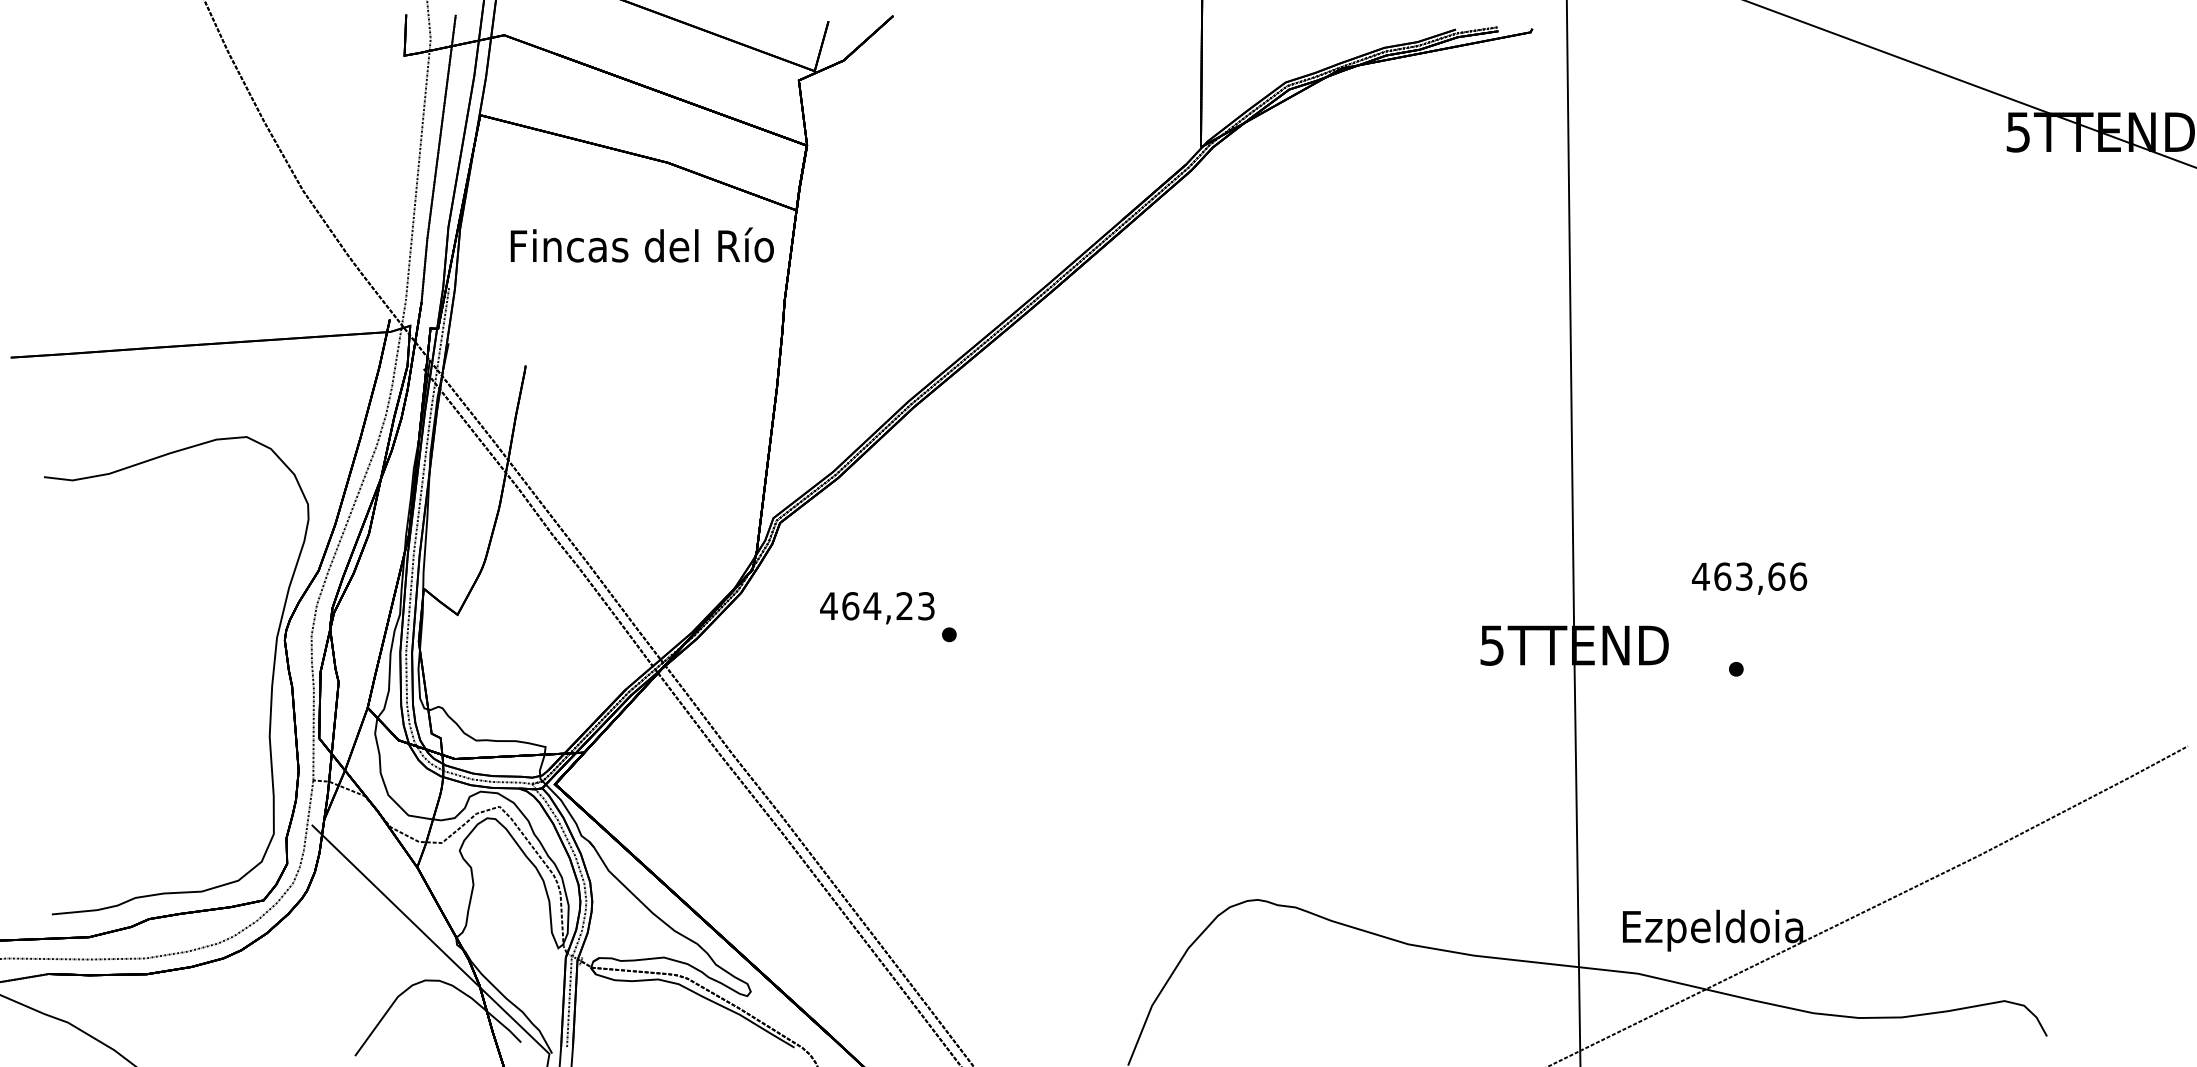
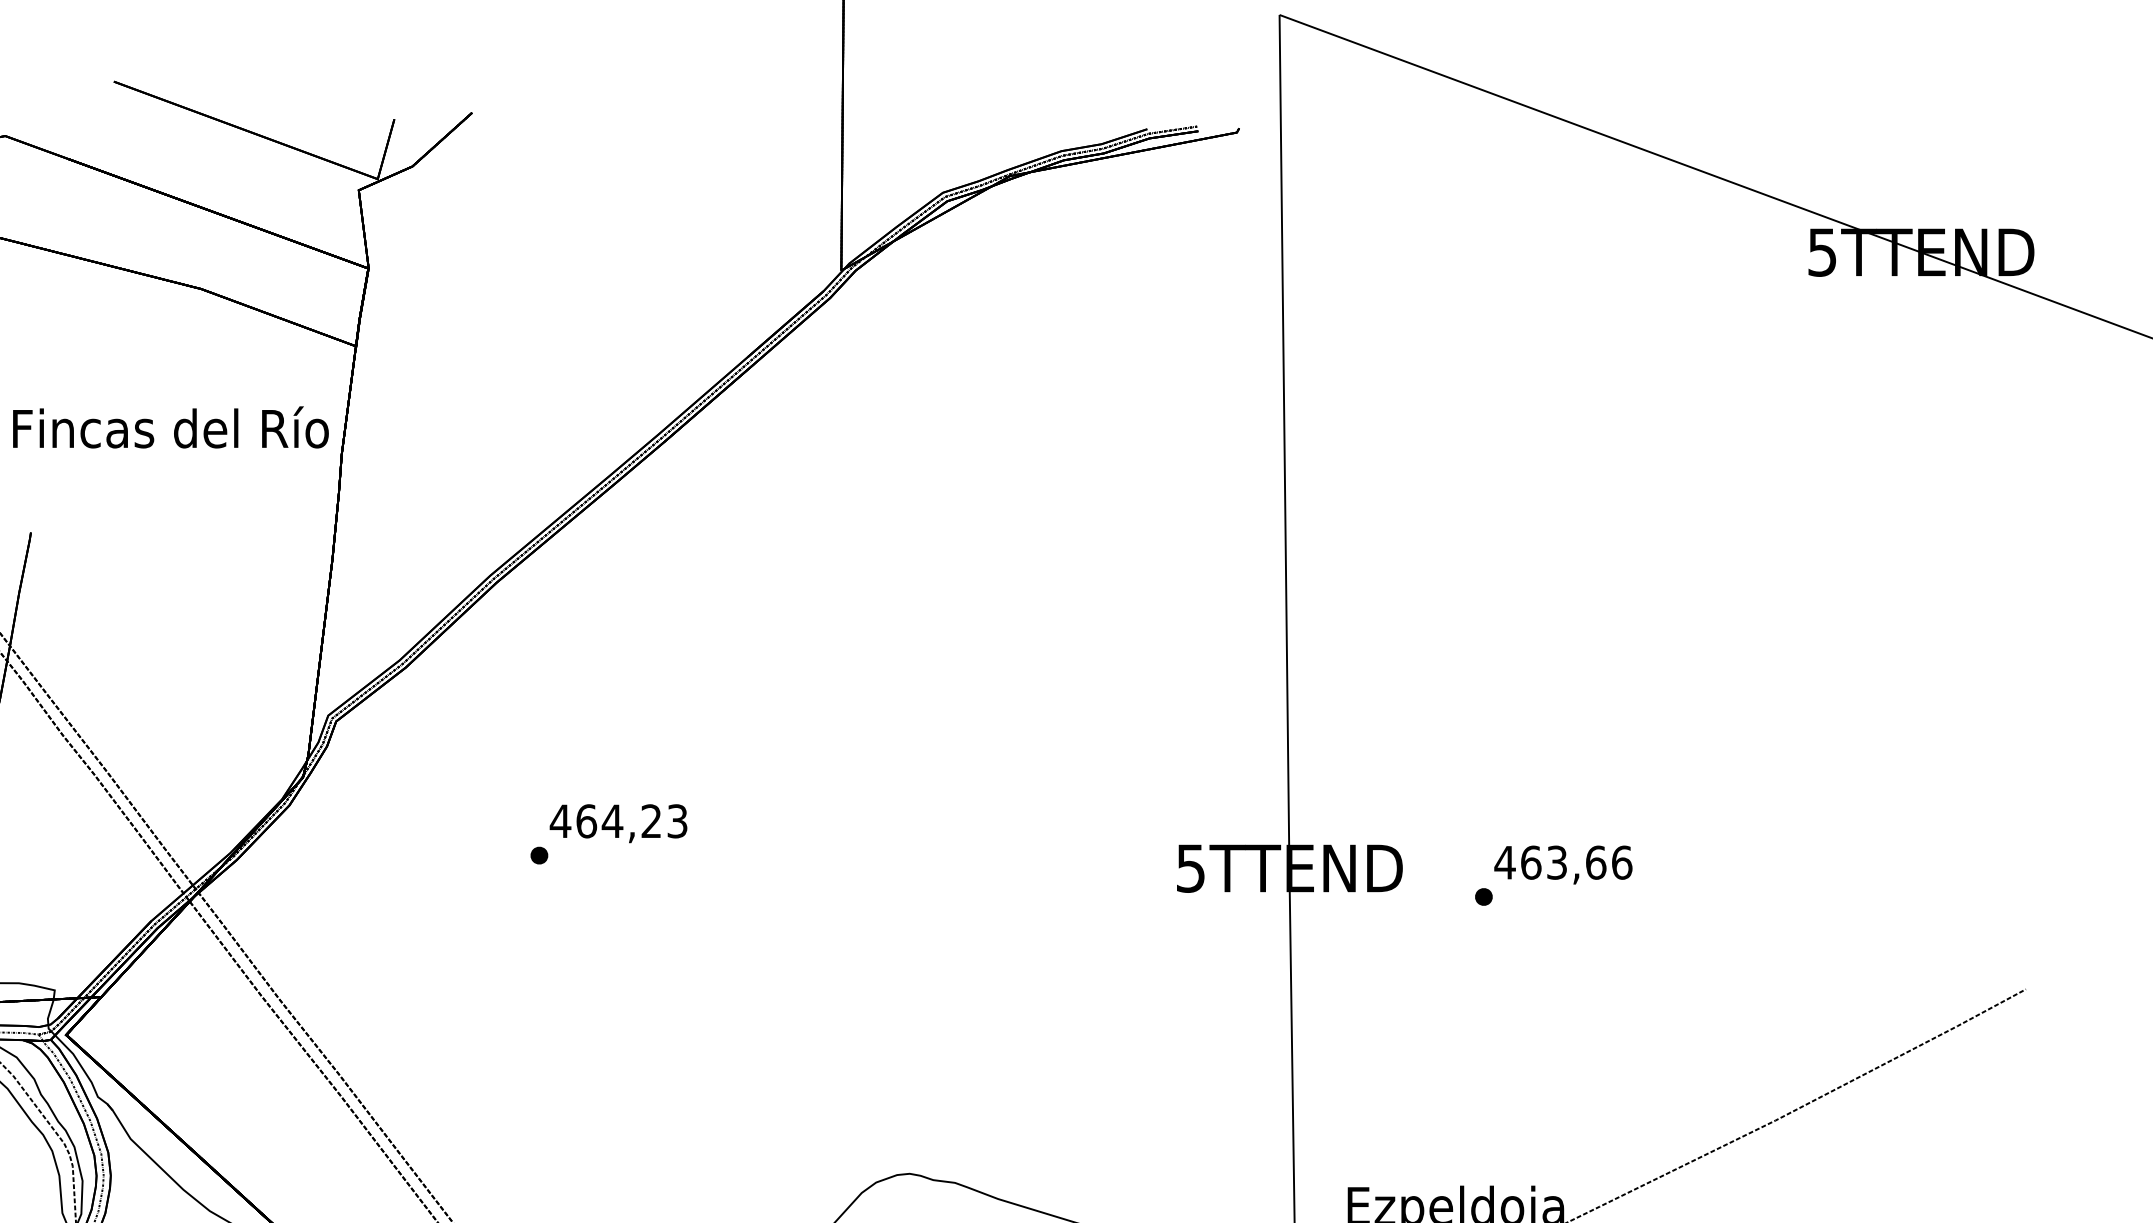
text: (641, 244) -> (169, 426), moved
text: (1749, 578) -> (1563, 864), moved
text: (877, 608) -> (618, 824), moved

